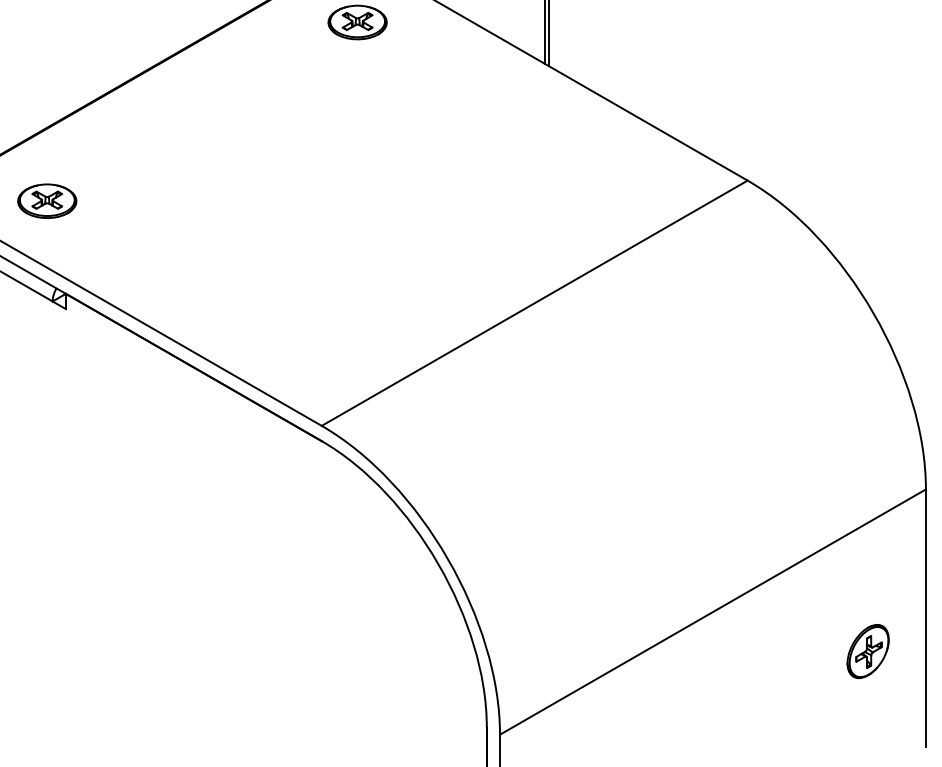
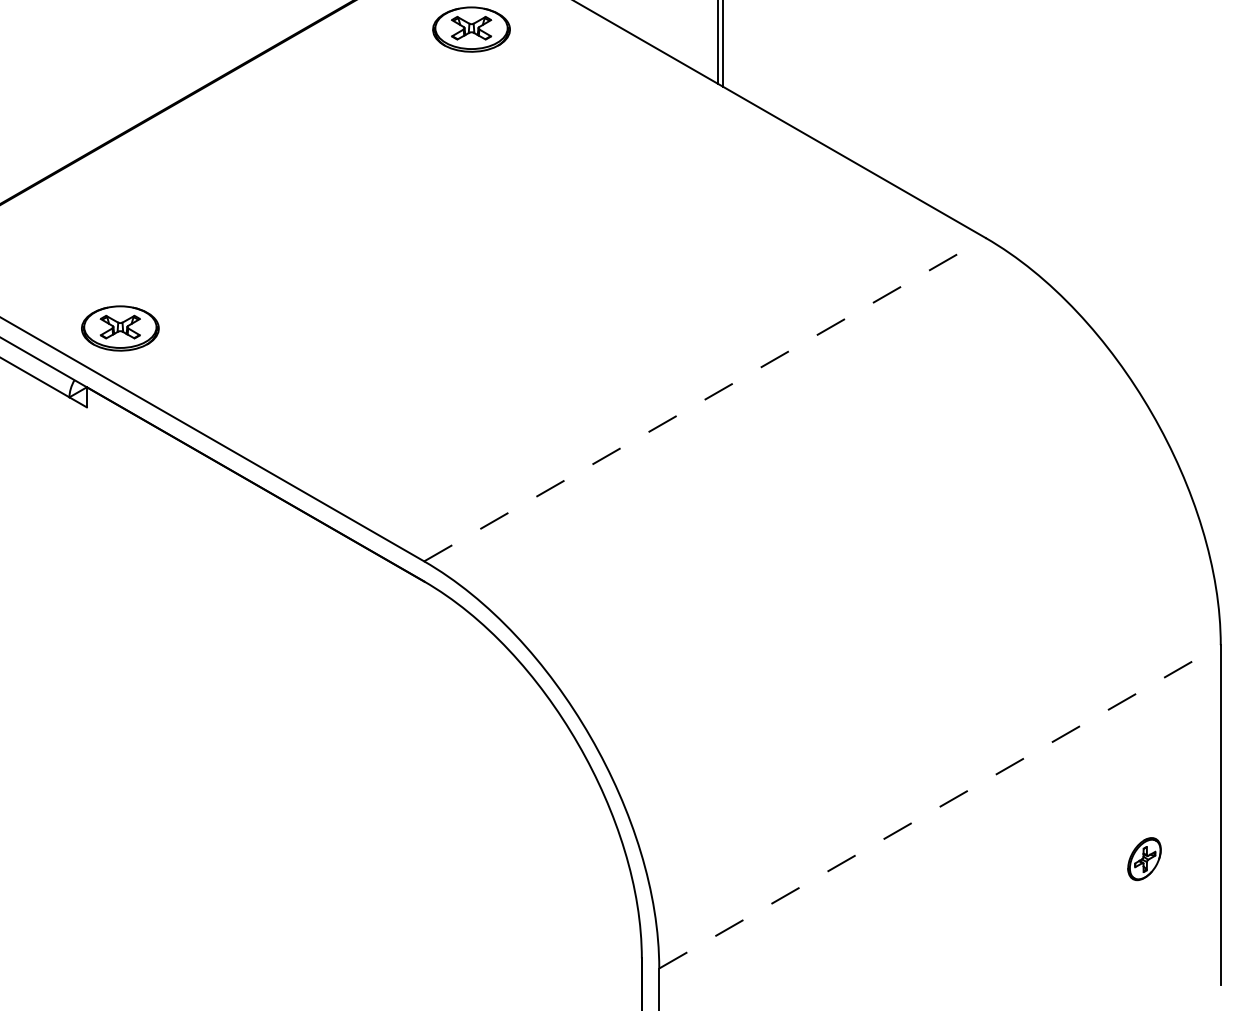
part: (47, 200) -> (120, 327), moved
line: (534, 303) -> (704, 400), solid -> dashed
line: (712, 612) -> (939, 807), solid -> dashed
part: (867, 651) -> (1143, 858), size x0.6

